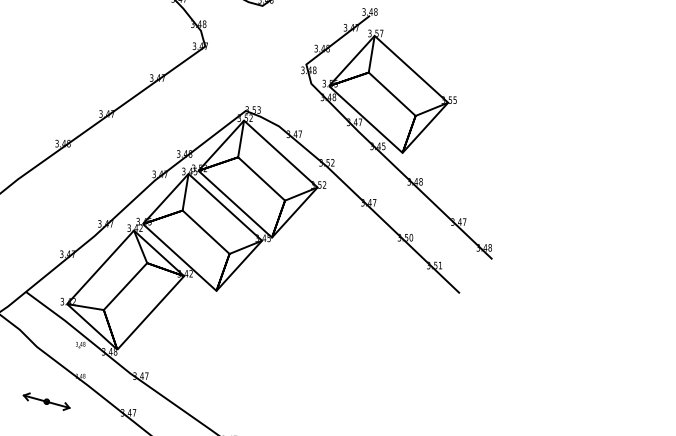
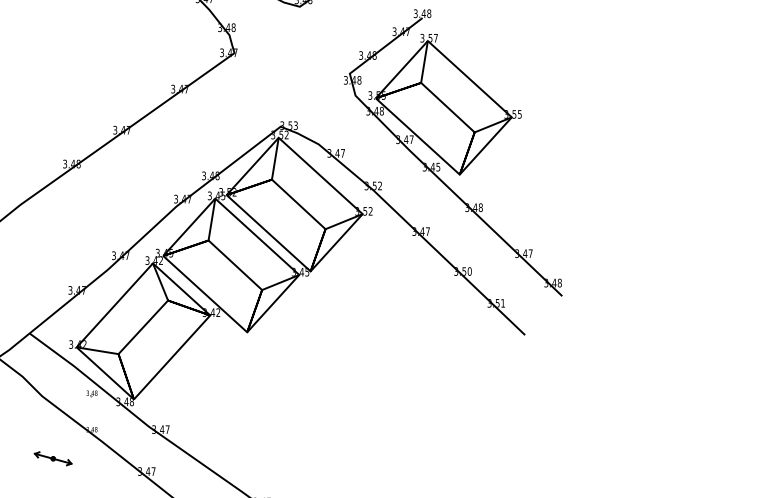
part: (46, 401) -> (53, 458), size x0.7

